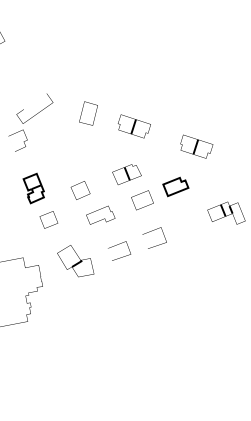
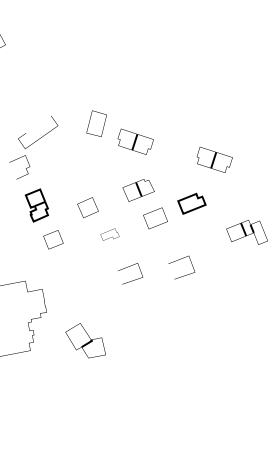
part: (30, 122) -> (33, 147), moved
part: (134, 126) -> (135, 141), moved
part: (100, 215) -> (109, 234), size x0.6
part: (151, 231) -> (178, 260), moved
part: (75, 260) -> (85, 340), moved

